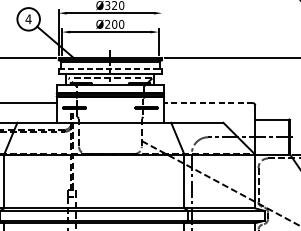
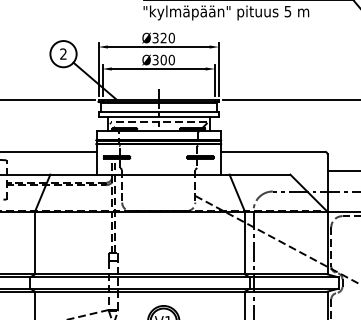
text: (28, 18) -> (63, 53), 4 -> 2
text: (107, 24) -> (155, 60), Ø200 -> Ø300
line: (161, 32) -> (218, 69), added
line: (111, 68) -> (159, 111), dashed -> solid
line: (208, 102) -> (272, 151), dashed -> solid

